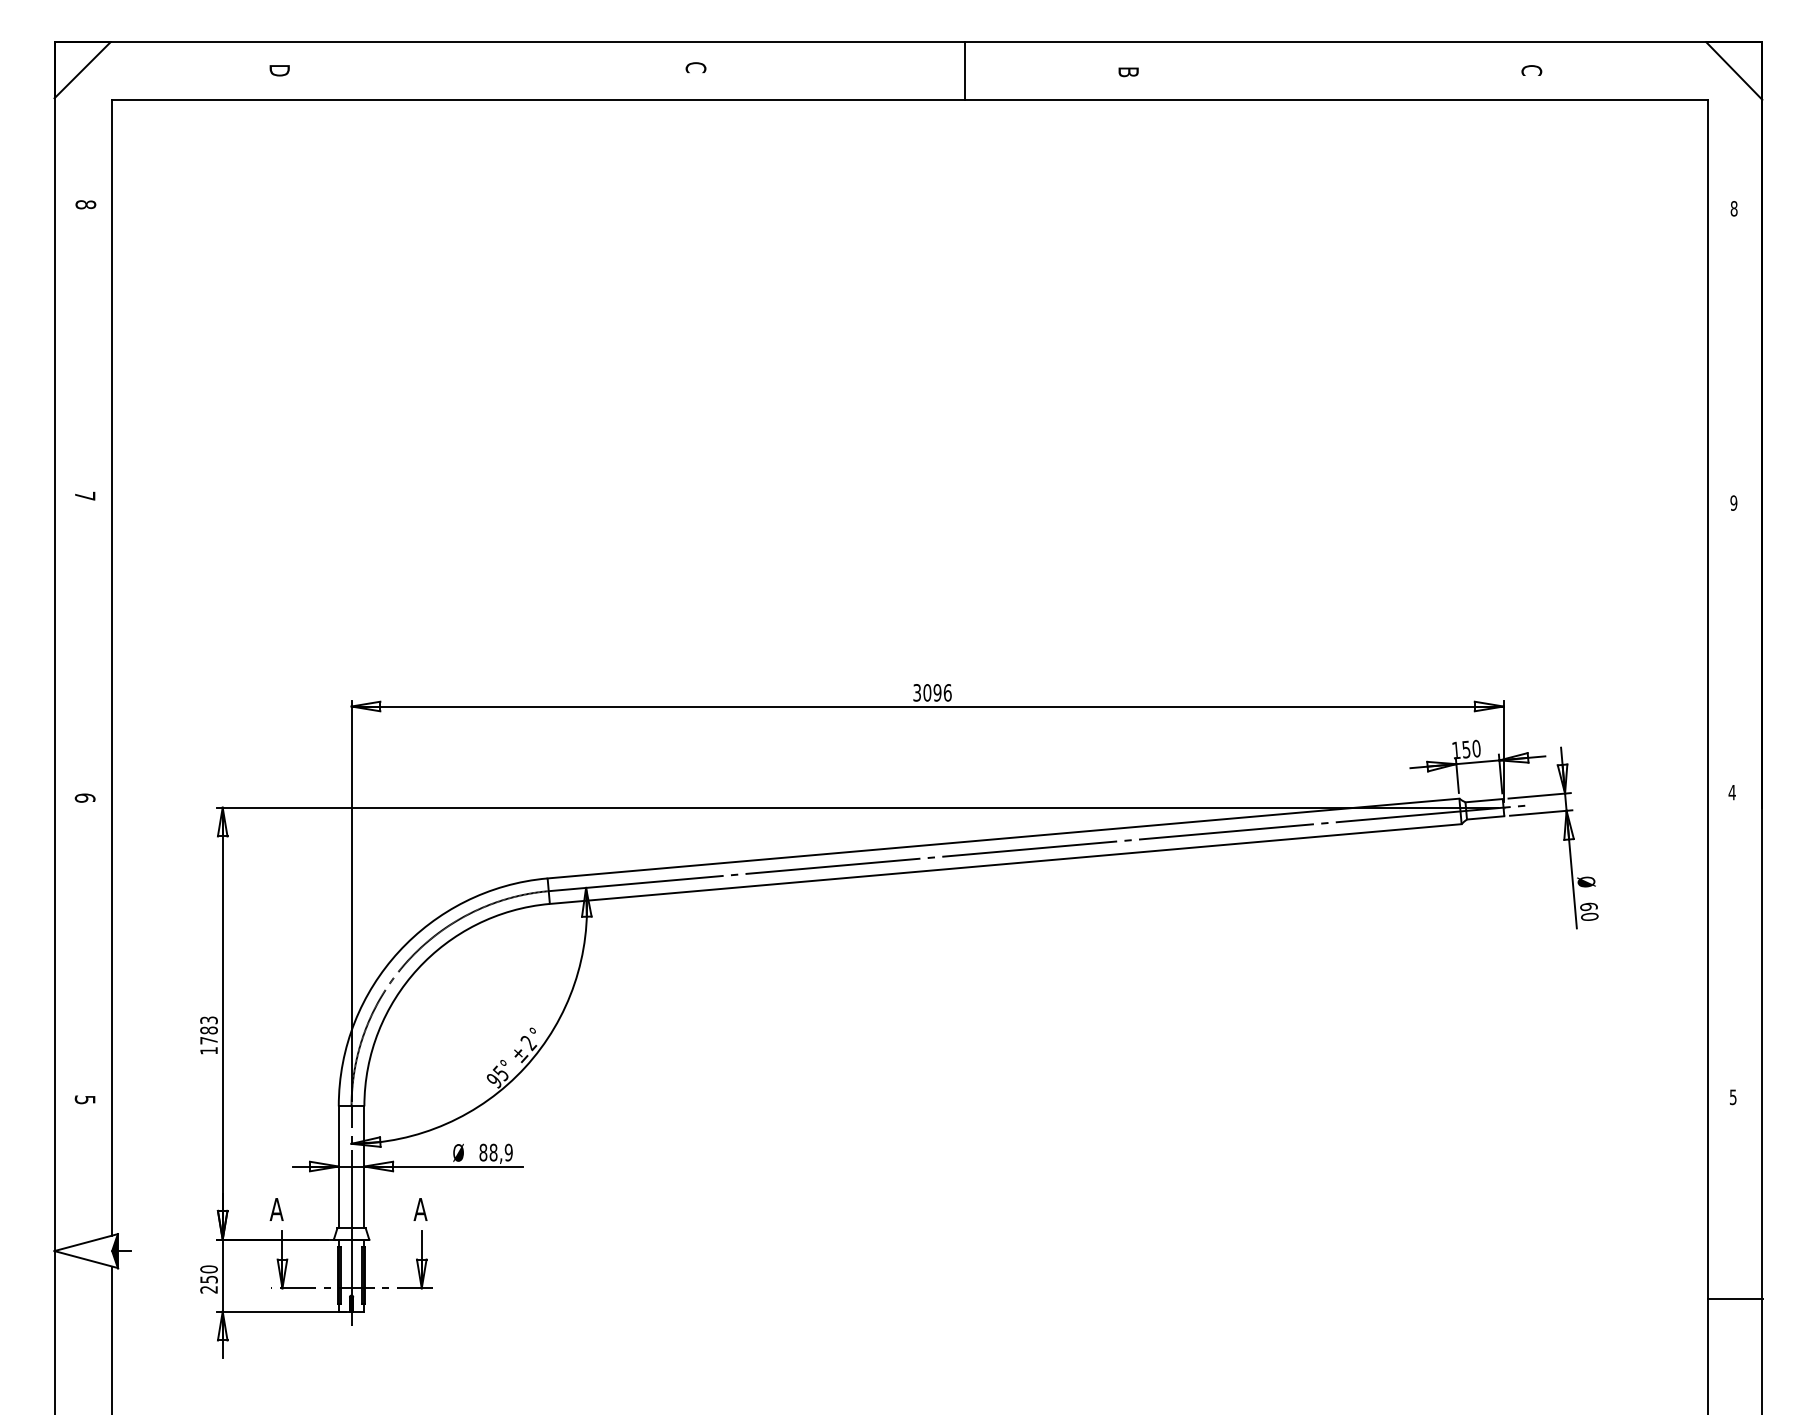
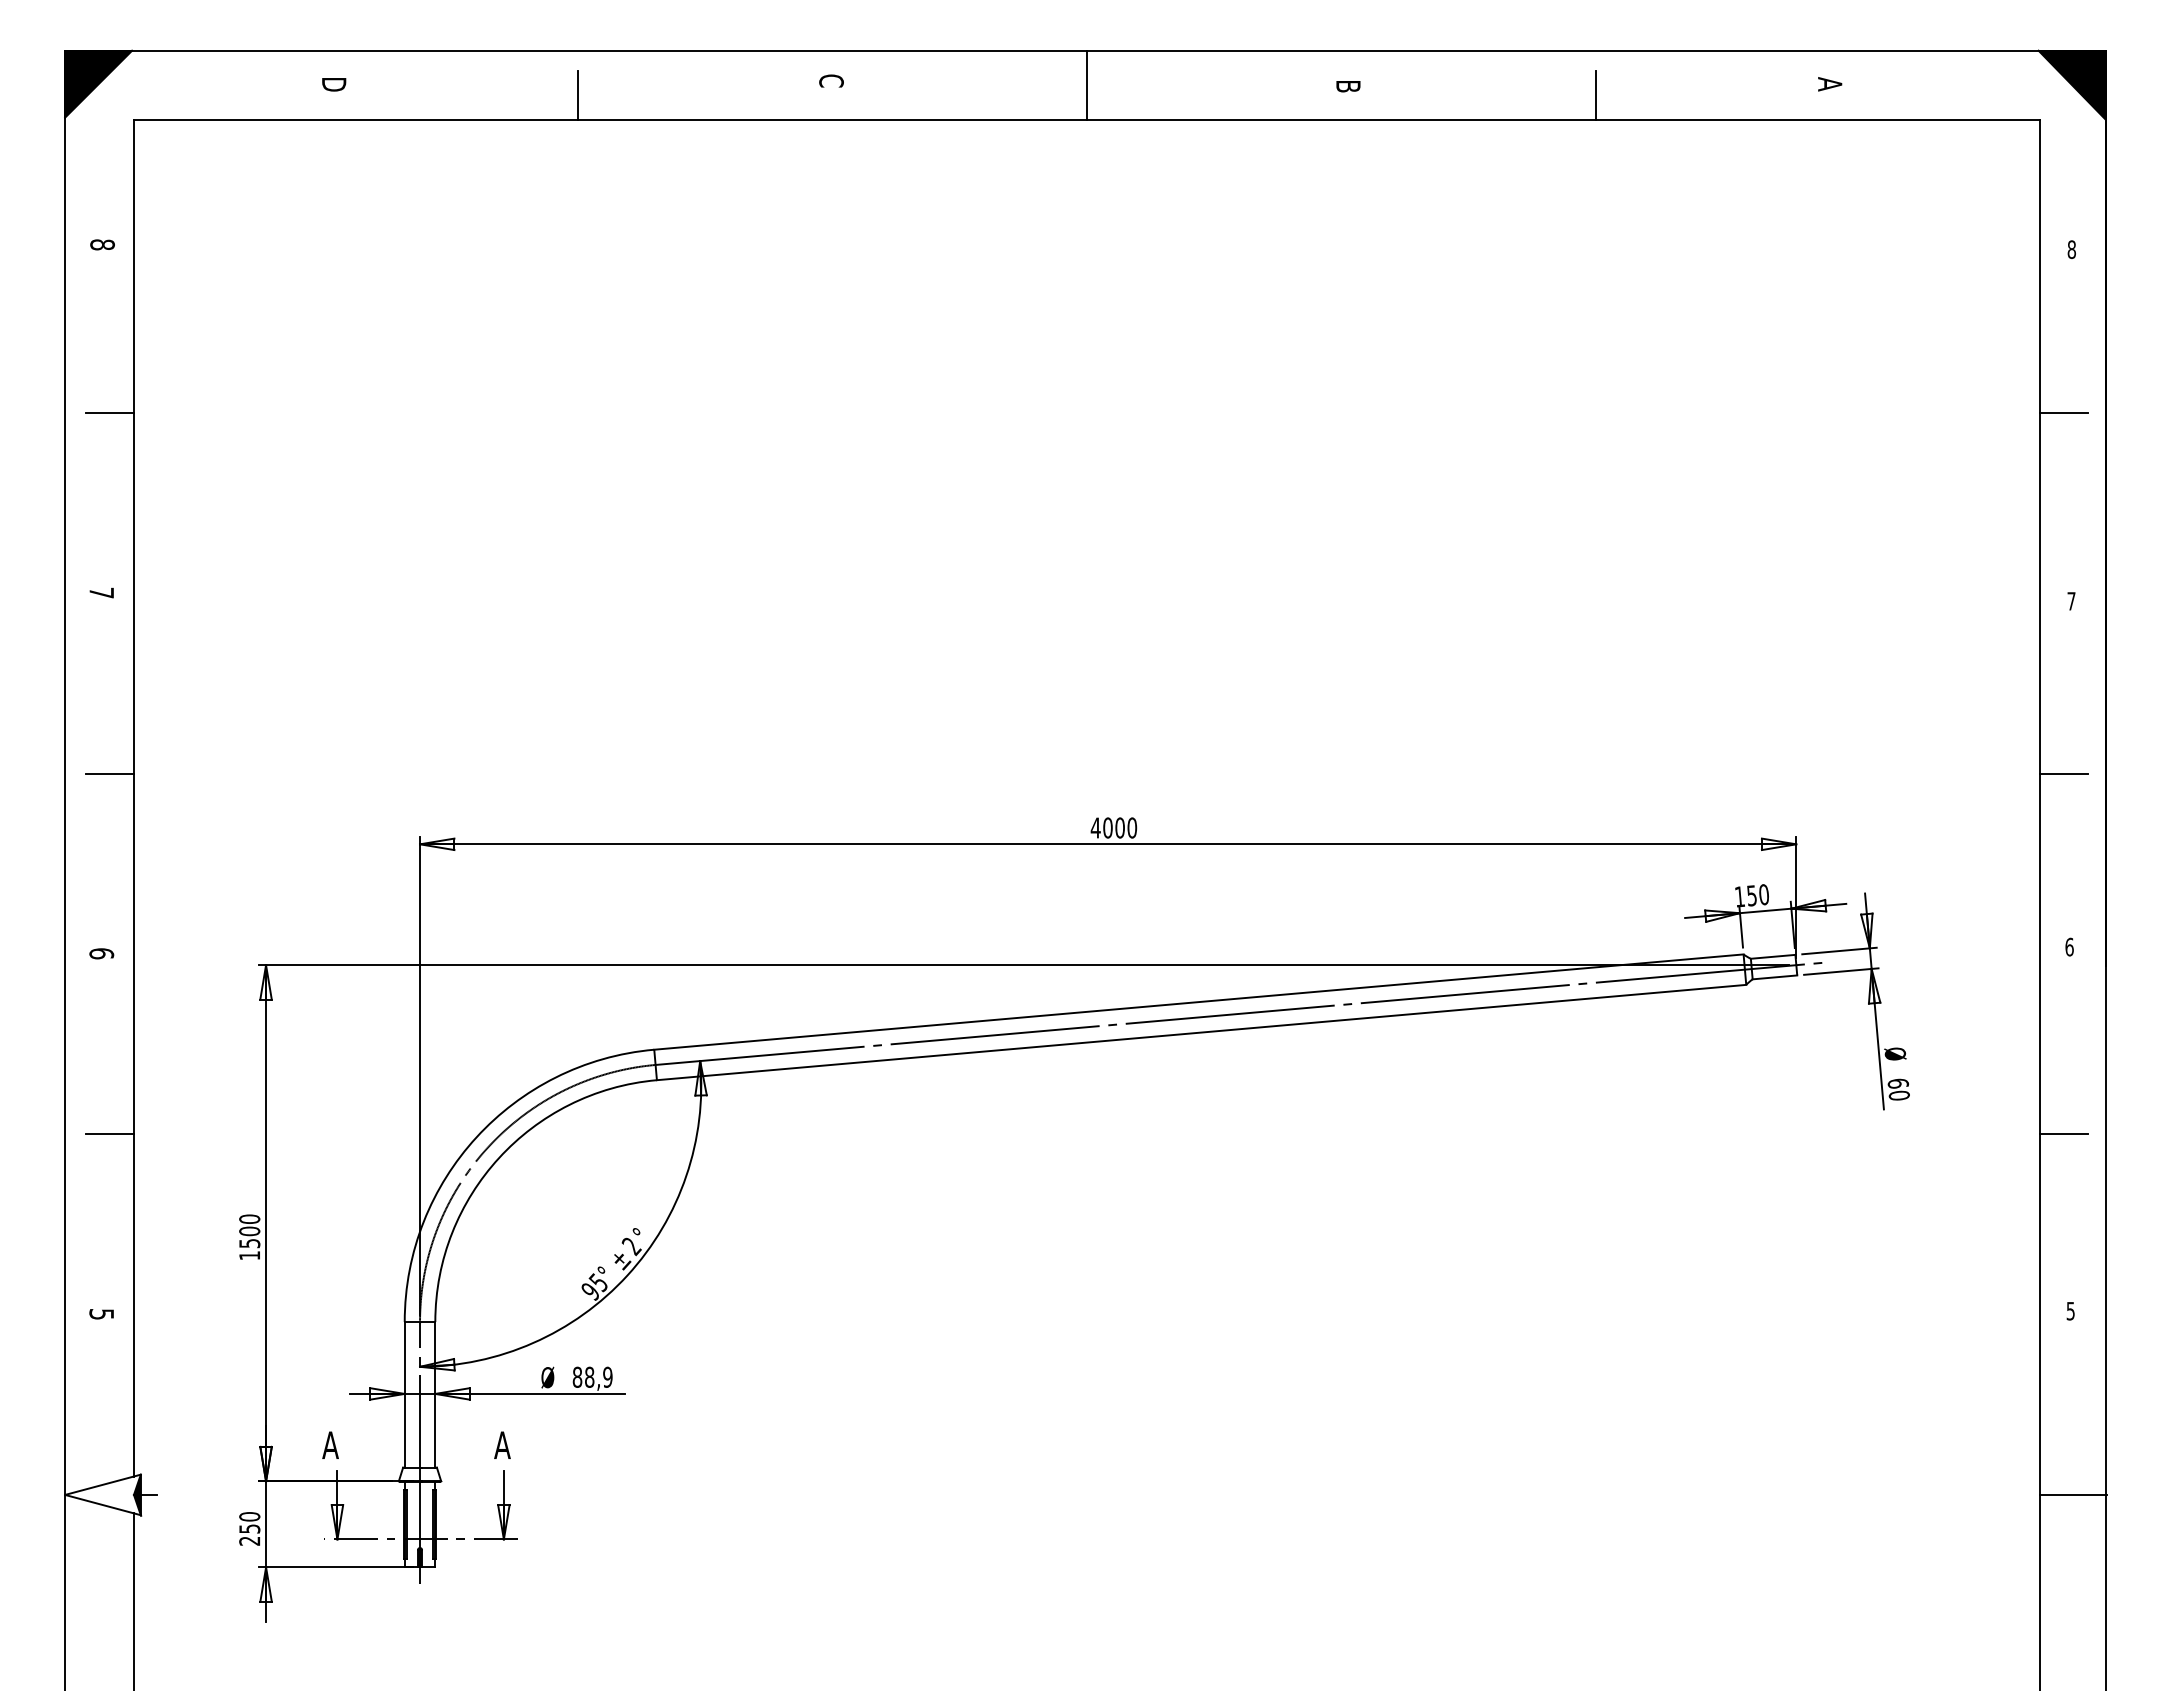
fill: (82, 69) -> (98, 83), added
line: (965, 70) -> (1087, 84), moved
text: (1531, 70) -> (1829, 84), C -> A
fill: (1733, 70) -> (2071, 84), added
line: (483, 79) -> (577, 95), added
line: (1336, 79) -> (1596, 95), added
line: (91, 345) -> (109, 412), added
line: (1728, 345) -> (2064, 412), added
text: (1733, 503) -> (2071, 601), 9 -> 7
line: (91, 647) -> (109, 773), added
line: (1728, 647) -> (2064, 773), added
text: (932, 692) -> (1113, 827), 3096 -> 4000
text: (1732, 792) -> (2069, 946), 4 -> 6
line: (91, 949) -> (109, 1134), added
line: (1728, 949) -> (2064, 1134), added
text: (208, 1030) -> (249, 1231), 1783 -> 1500
line: (1735, 1298) -> (2073, 1494), moved

